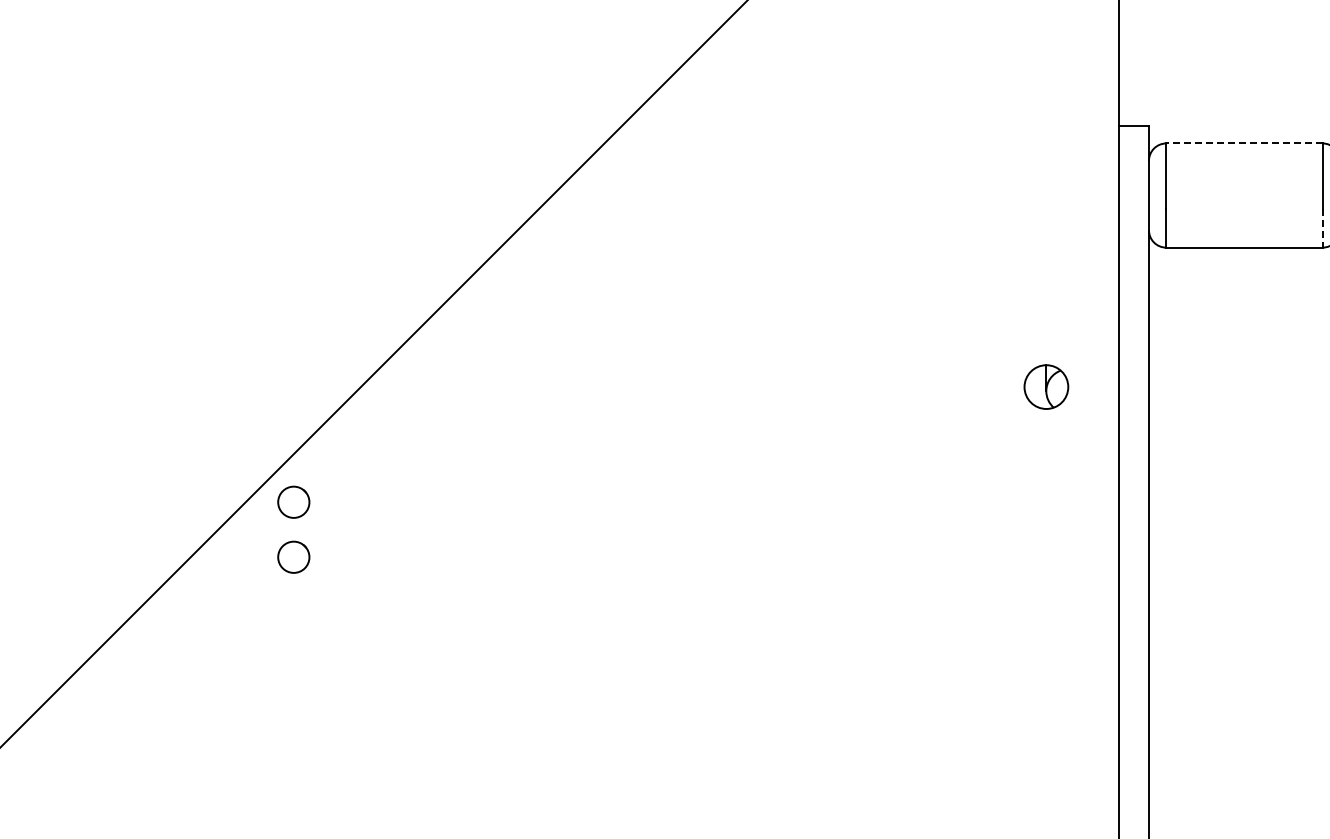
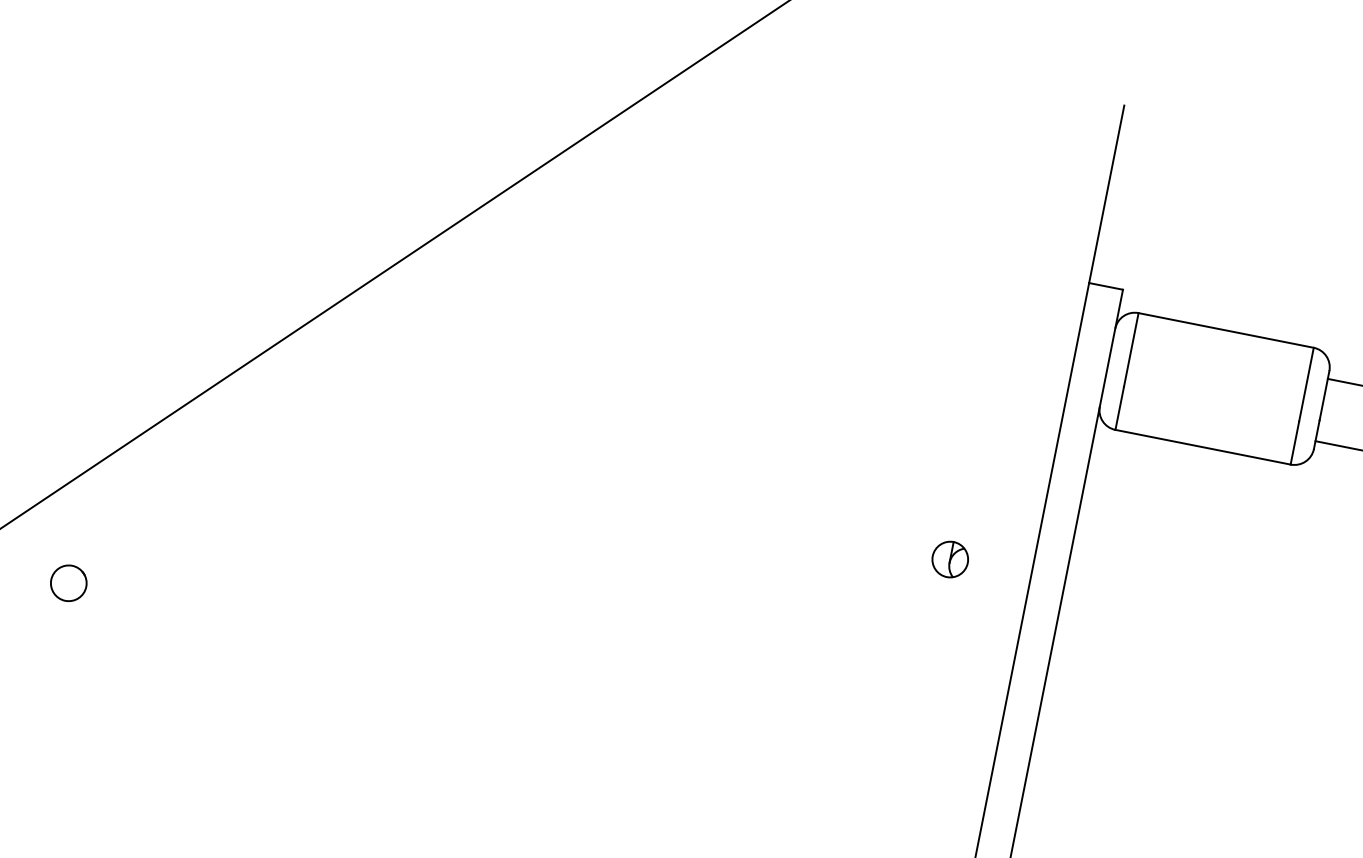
line: (1243, 143) -> (1225, 330), dashed -> solid
line: (1322, 228) -> (1294, 443), dashed -> solid
part: (1046, 386) -> (950, 558), size x0.71
circle: (293, 501) -> (80, 520), removed

